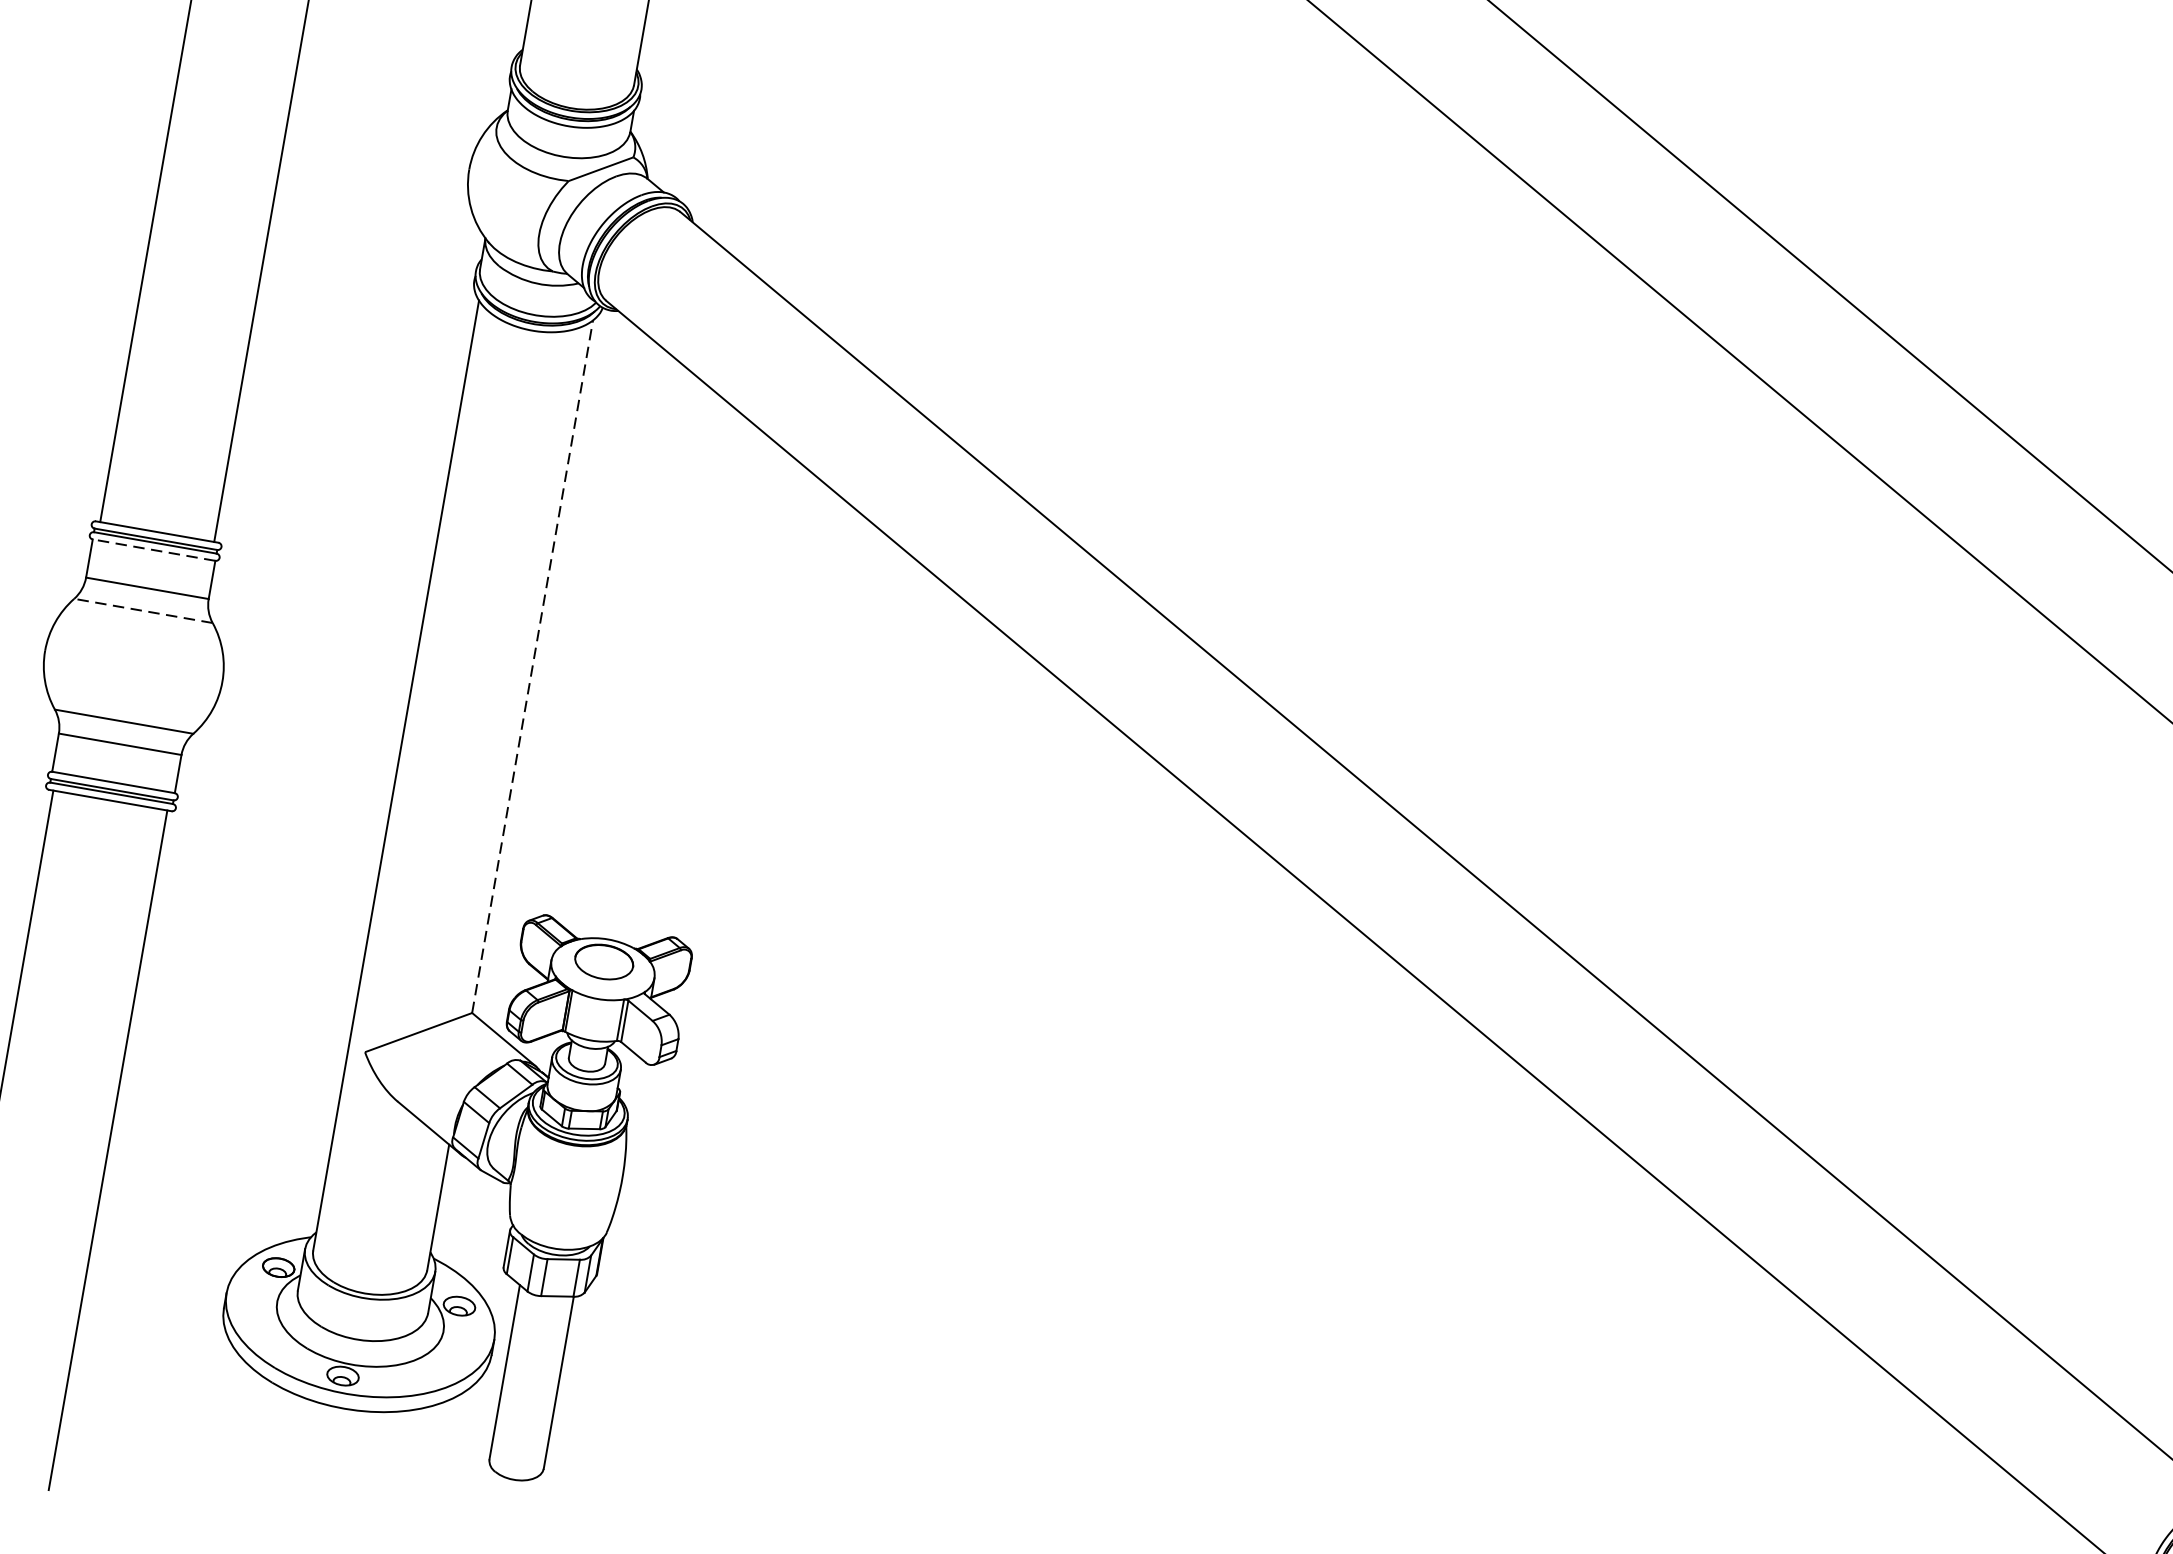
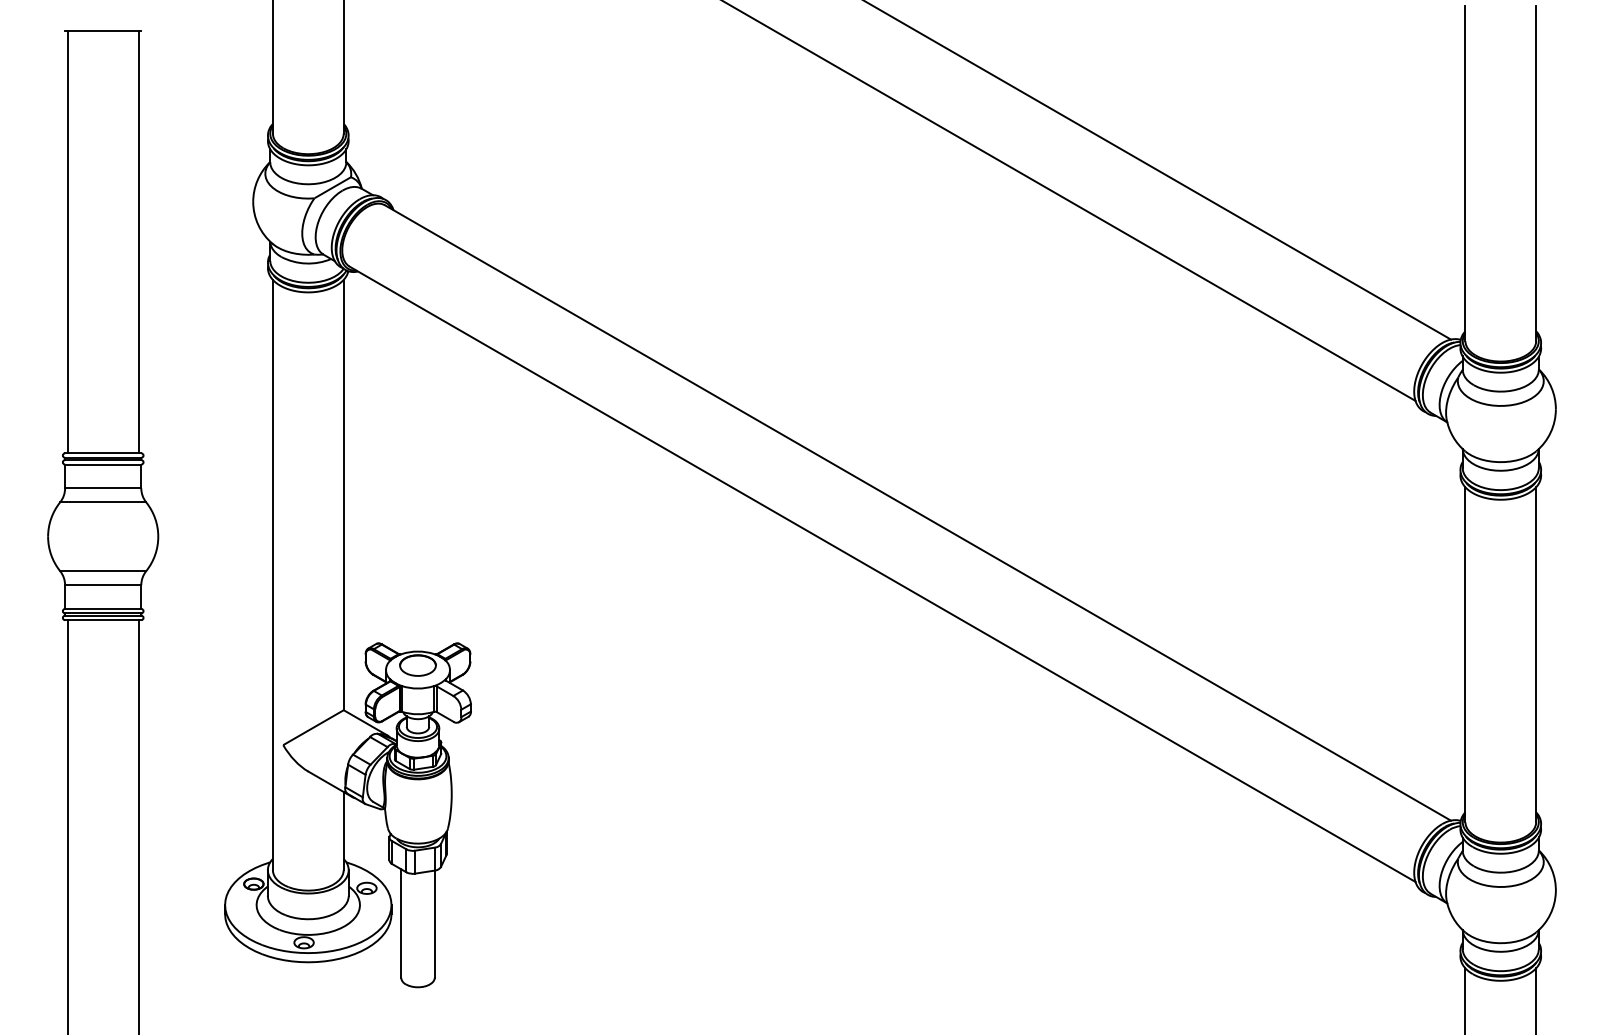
line: (152, 549) -> (102, 464), dashed -> solid
line: (142, 610) -> (102, 502), dashed -> solid
line: (532, 665) -> (343, 494), dashed -> solid

